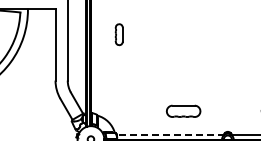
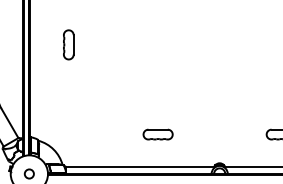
part: (118, 34) -> (67, 44), moved
part: (183, 110) -> (158, 133), size x0.62
line: (170, 134) -> (139, 166), dashed -> solid

